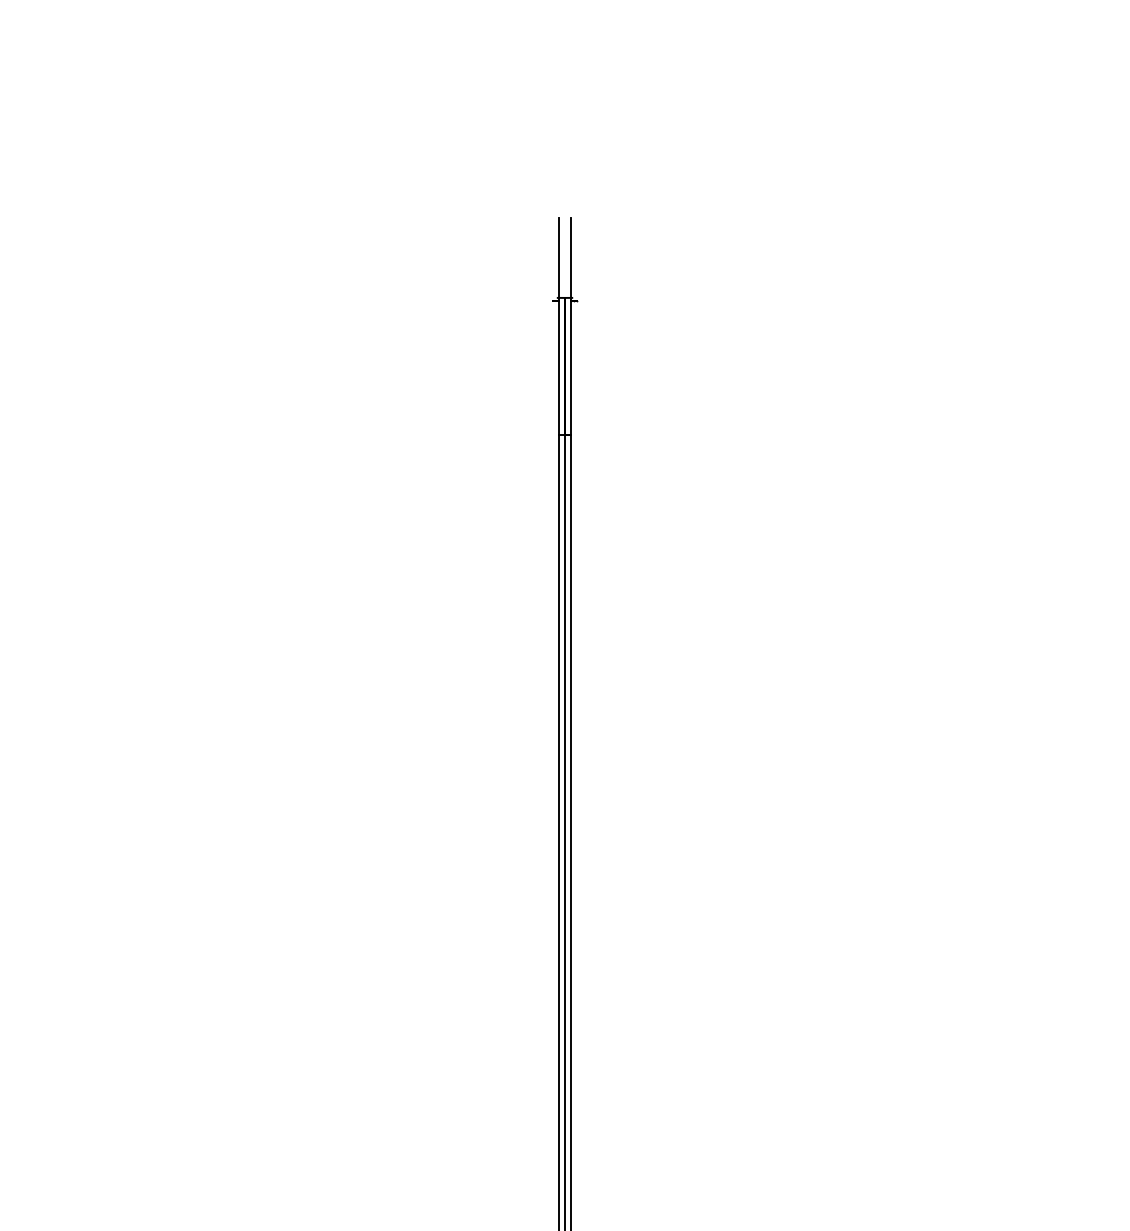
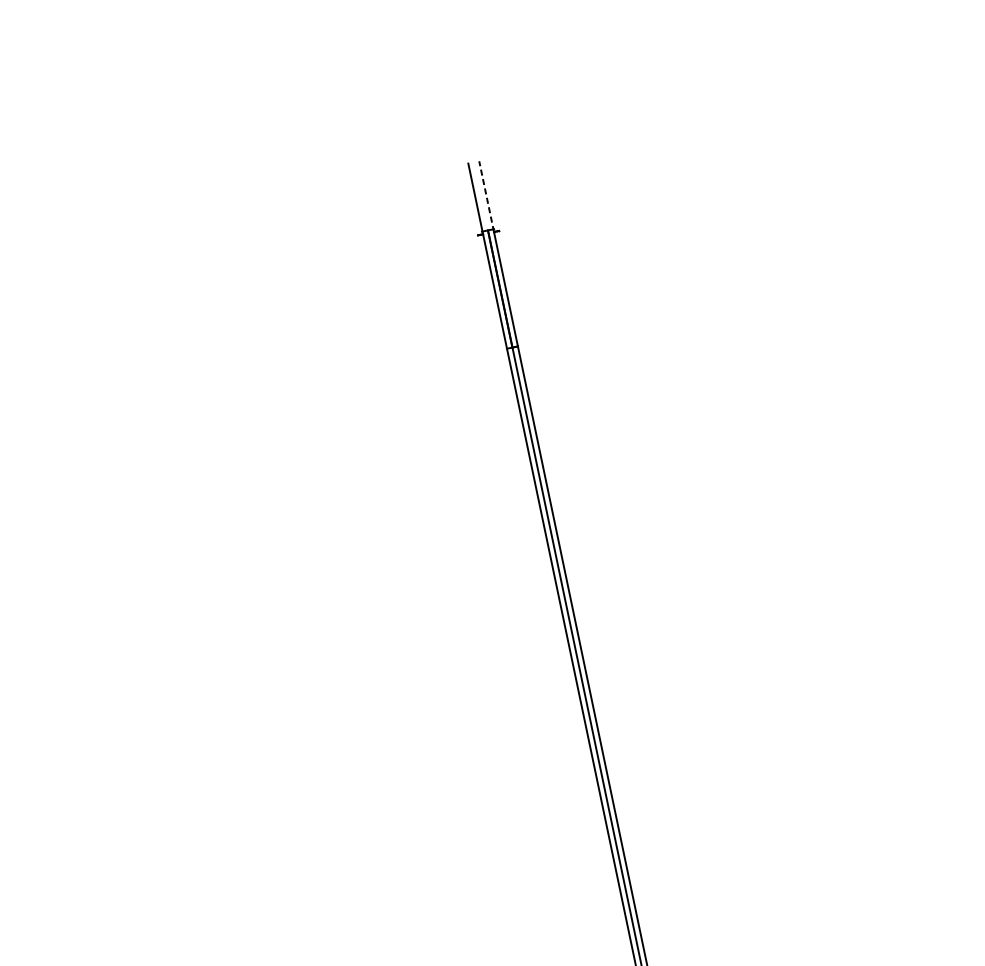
line: (571, 259) -> (486, 196), solid -> dashed

